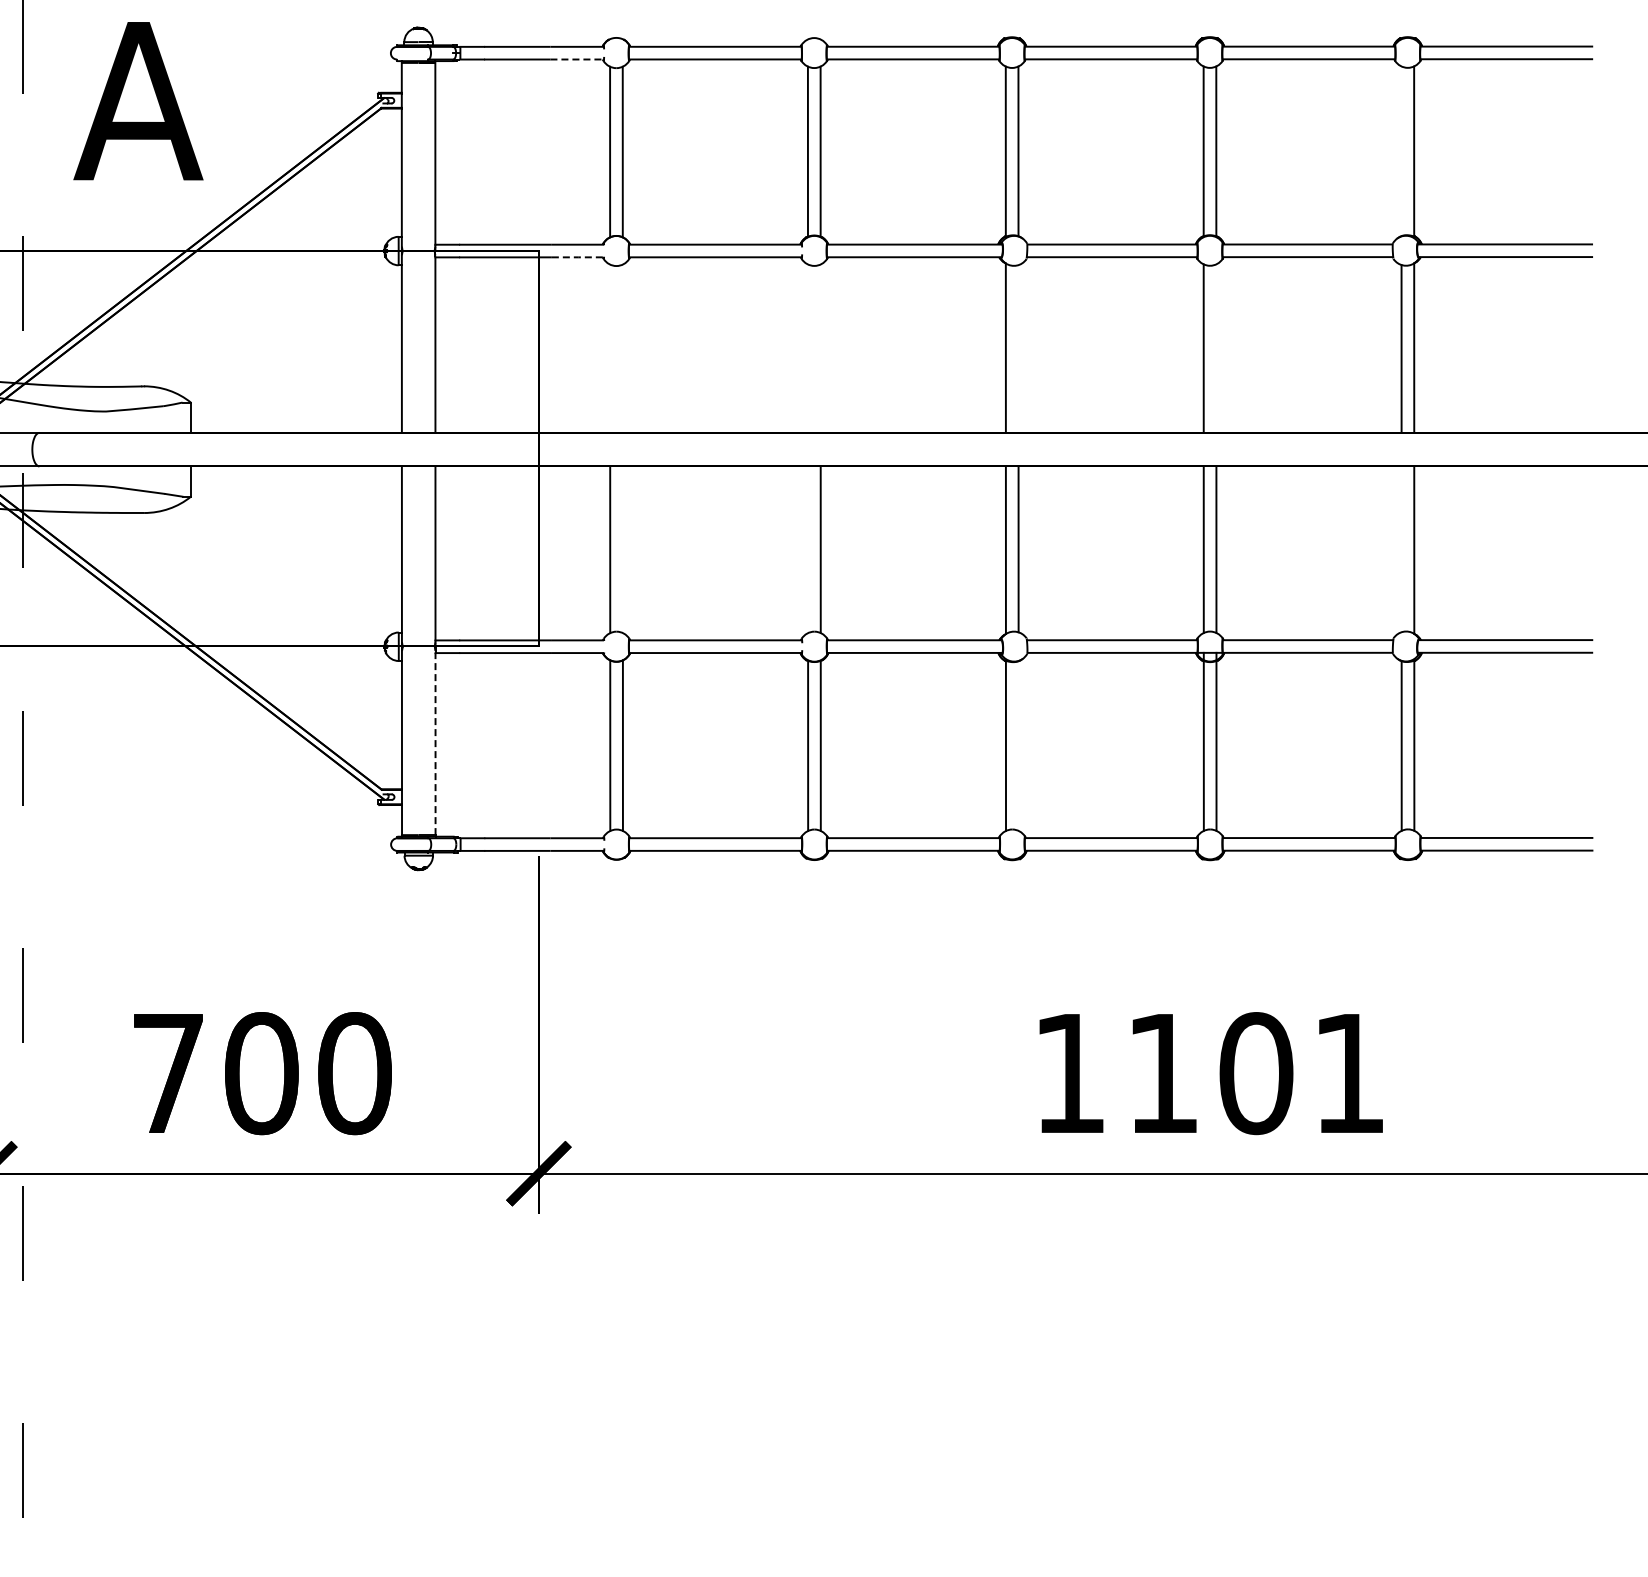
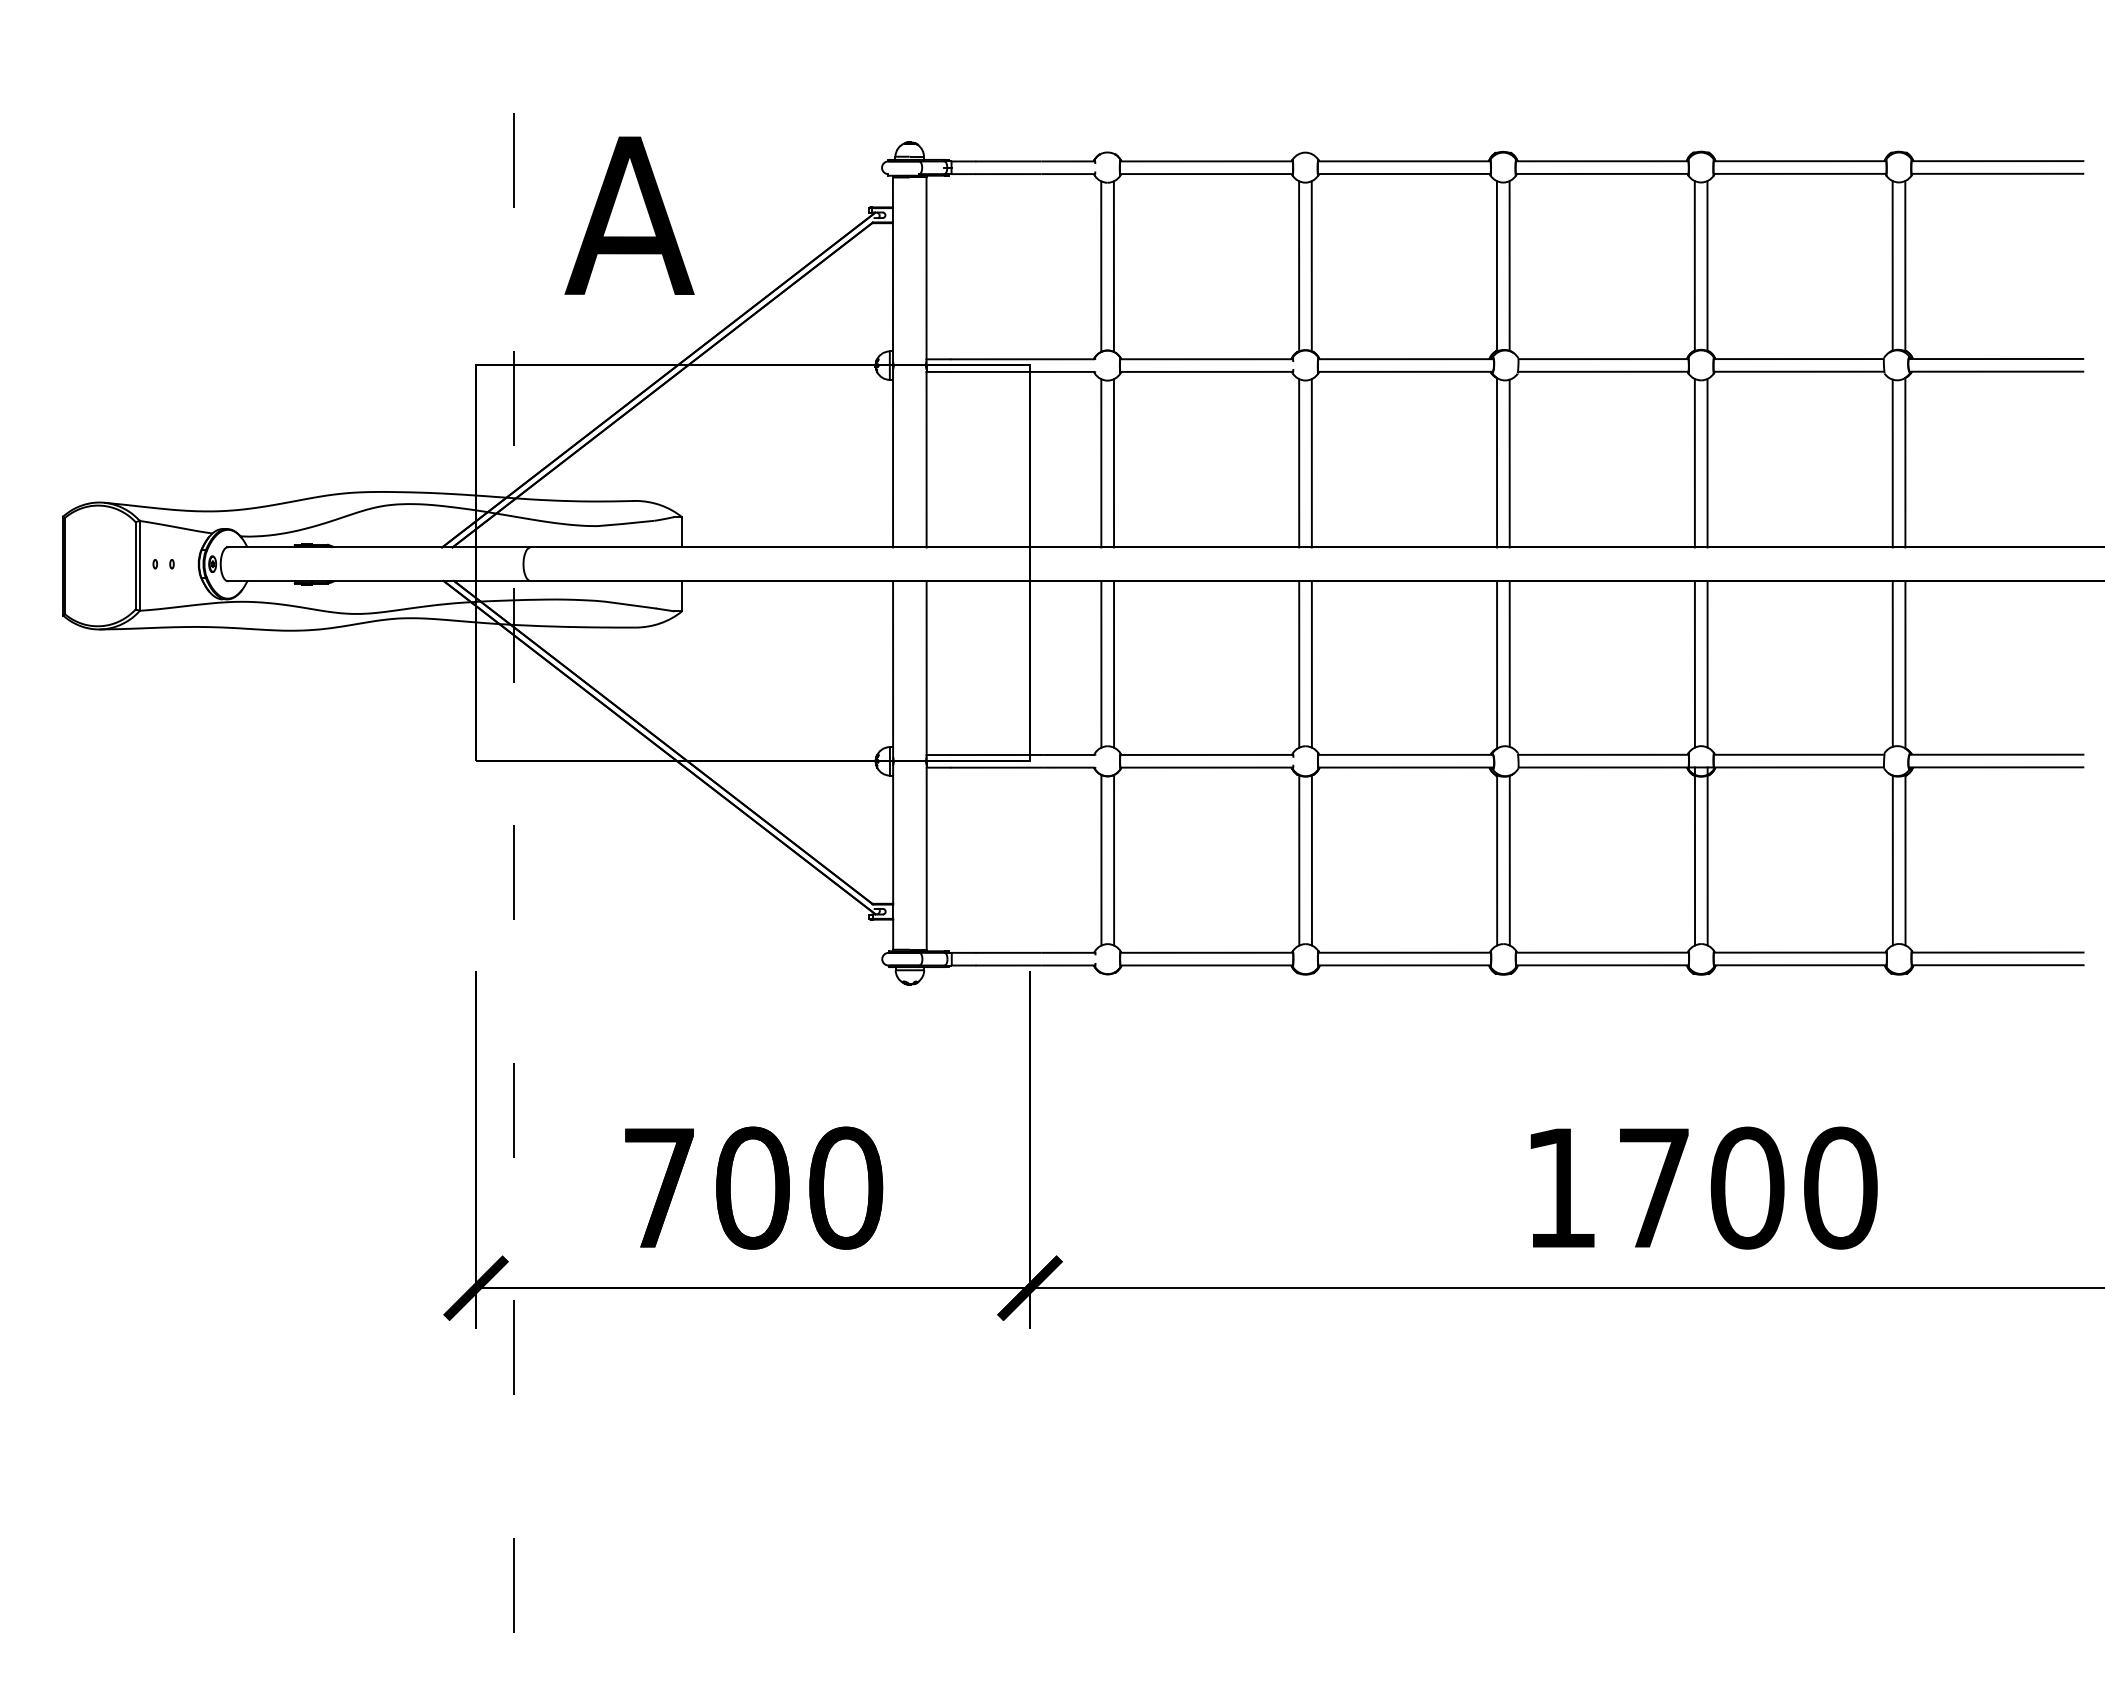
line: (578, 59) -> (1069, 174), dashed -> solid
line: (1401, 150) -> (1892, 265), added
line: (578, 256) -> (1069, 371), dashed -> solid
line: (1216, 347) -> (1707, 462), added
line: (610, 348) -> (1101, 463), added
line: (622, 348) -> (1113, 463), added
line: (808, 348) -> (1299, 463), added
line: (820, 348) -> (1311, 463), added
line: (1018, 348) -> (1509, 463), added
line: (1401, 548) -> (1892, 663), added
line: (623, 549) -> (1114, 664), added
line: (808, 549) -> (1299, 664), added
line: (435, 743) -> (926, 858), dashed -> solid
line: (1018, 745) -> (1509, 860), added
text: (1257, 1072) -> (1748, 1187), 1101 -> 1700

